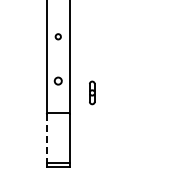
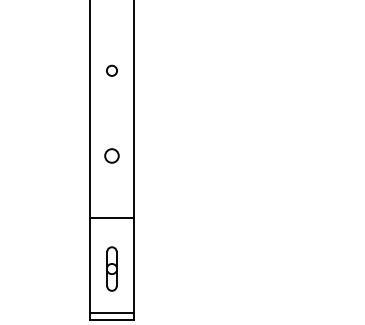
part: (92, 92) -> (112, 268), moved
line: (46, 139) -> (89, 268), dashed -> solid

